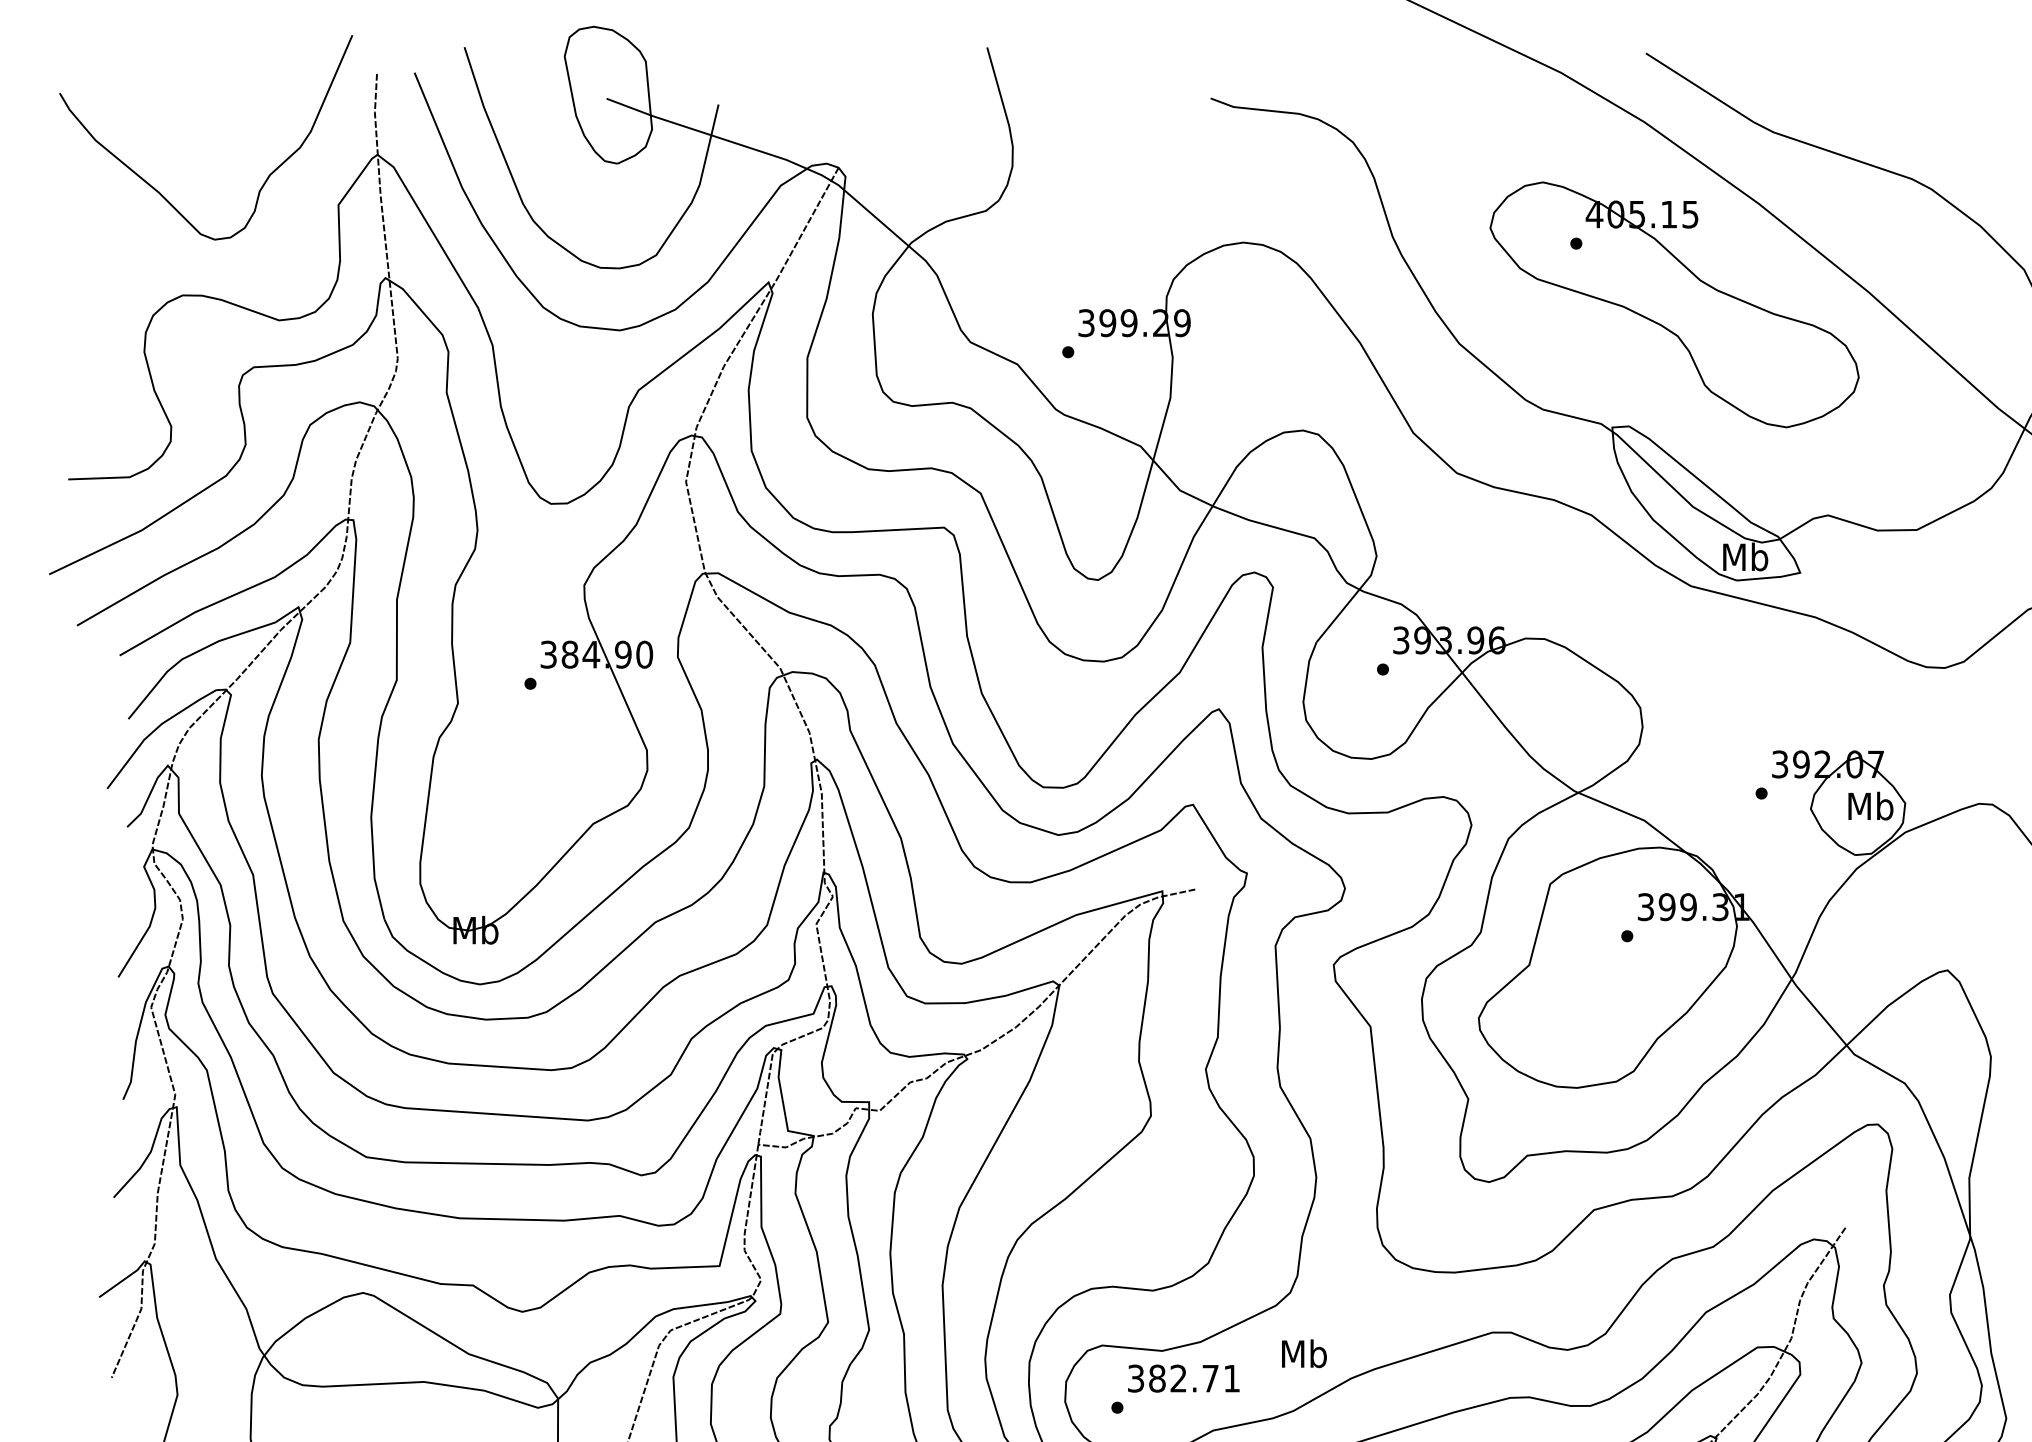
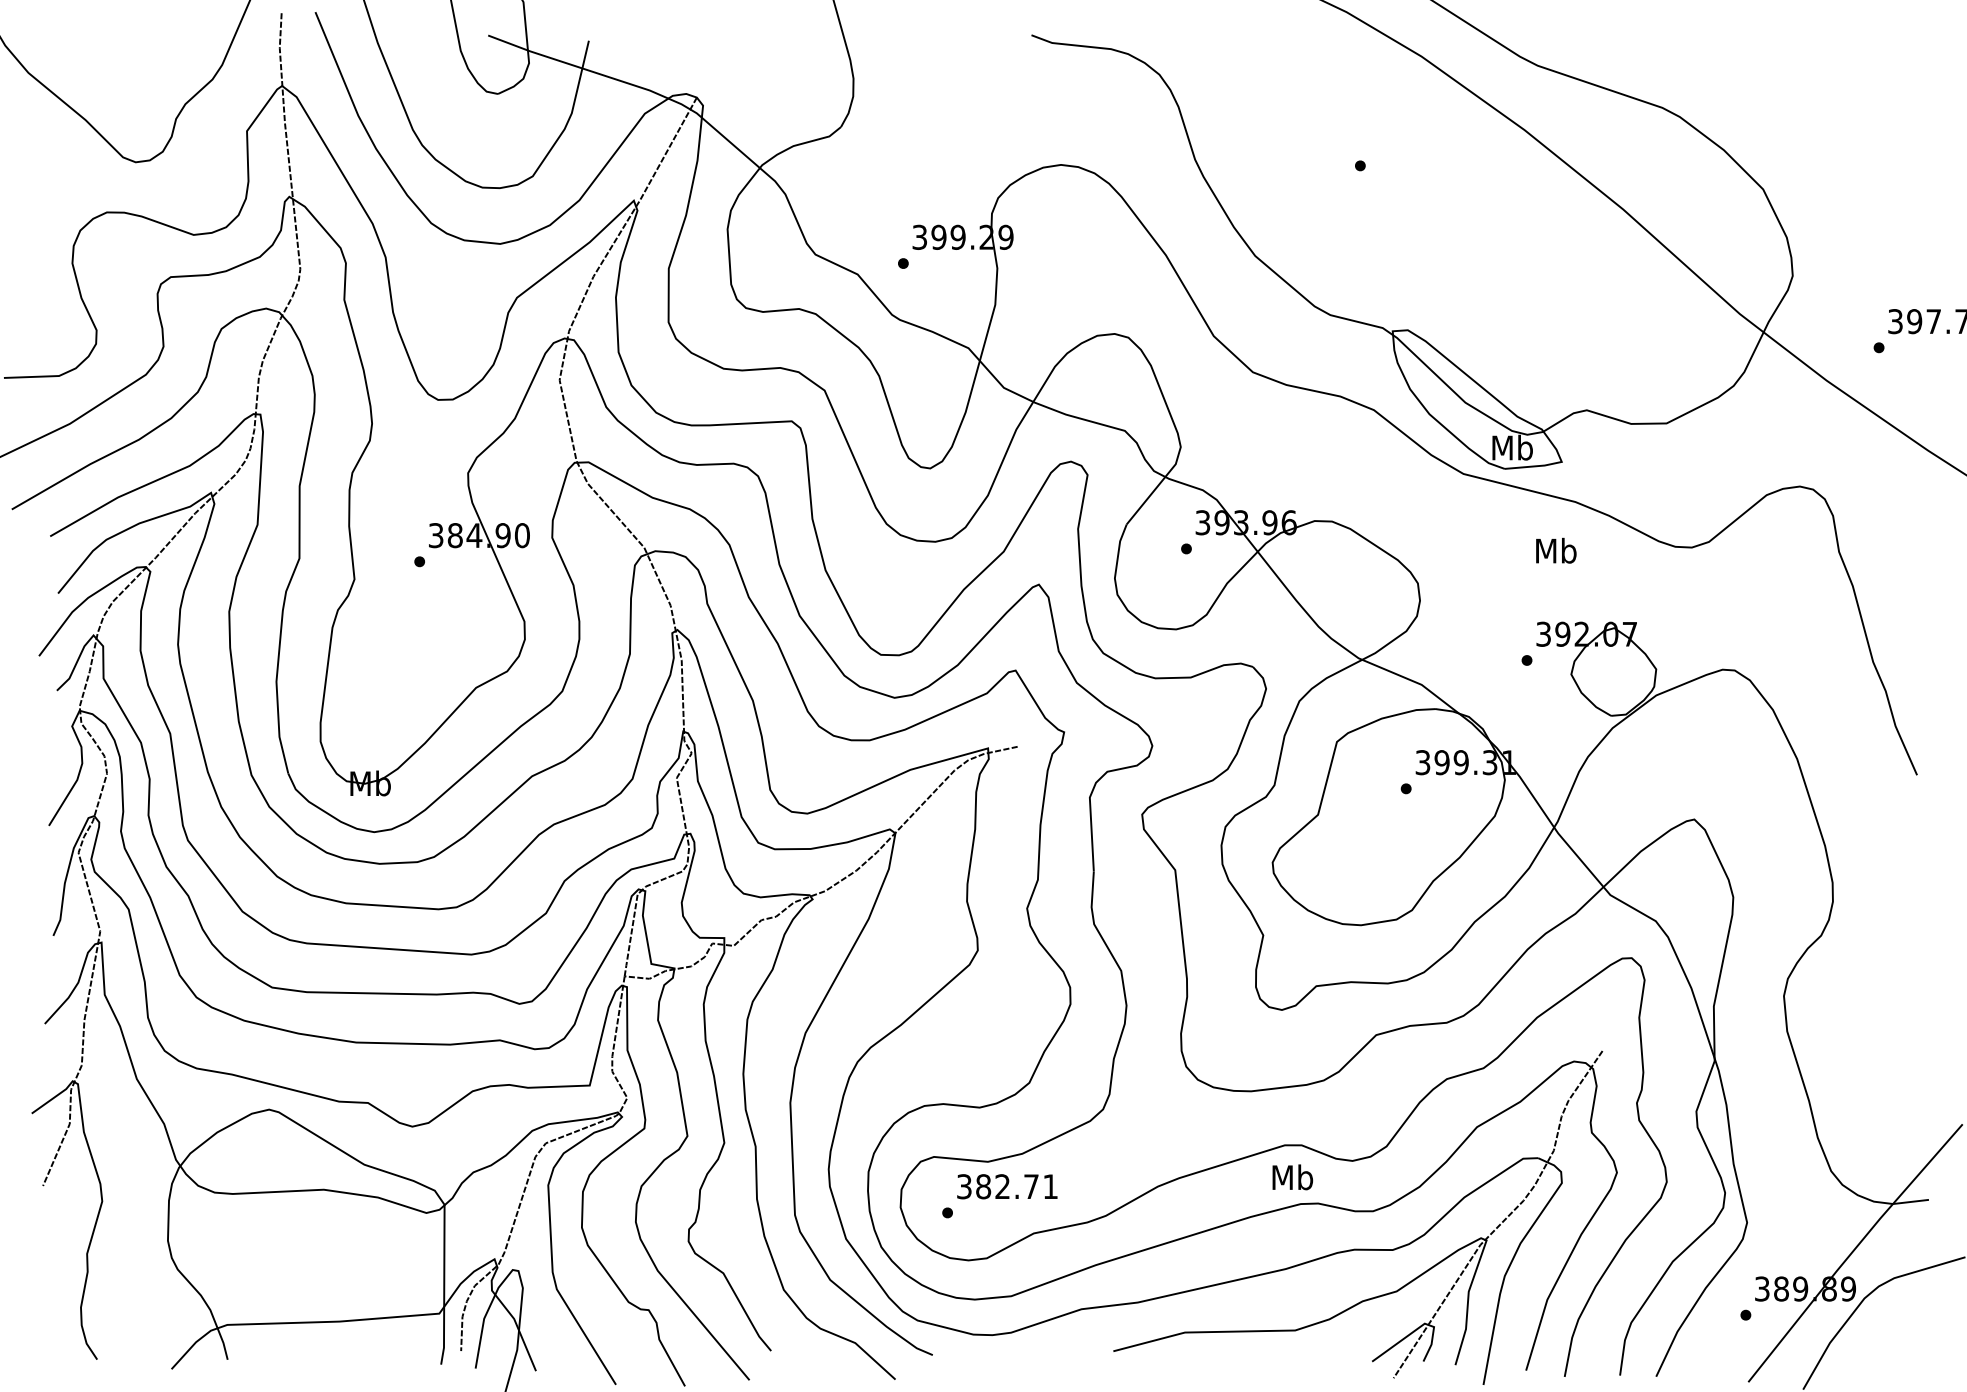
part: (1674, 304) -> (1448, 220), removed
text: (1871, 805) -> (1556, 550), moved
text: (1304, 1353) -> (1292, 1177), moved

